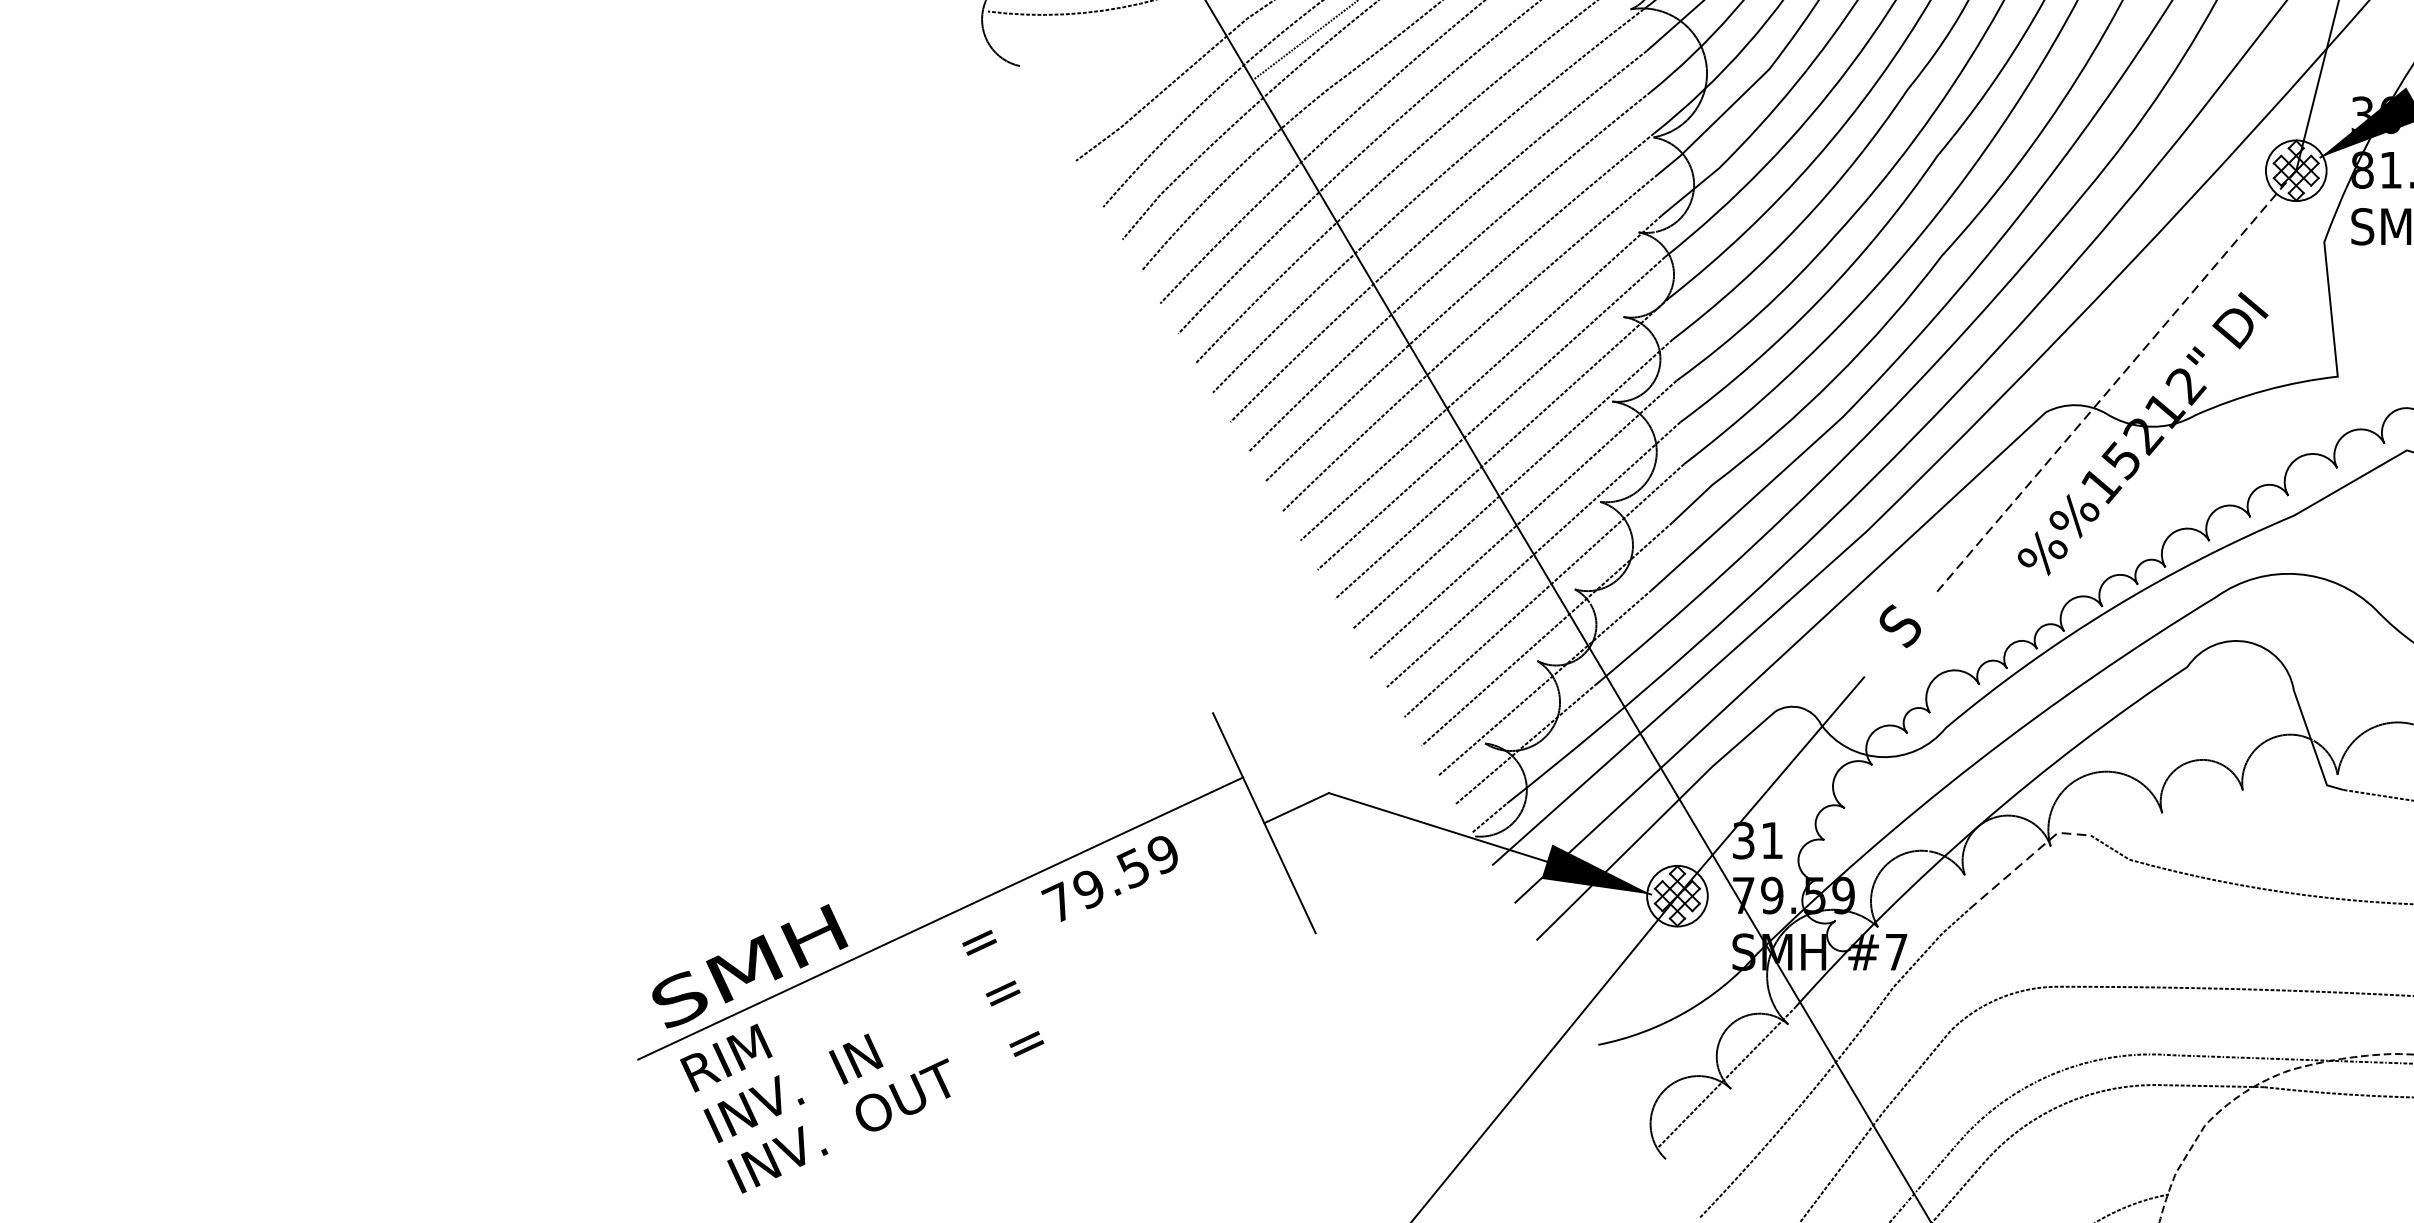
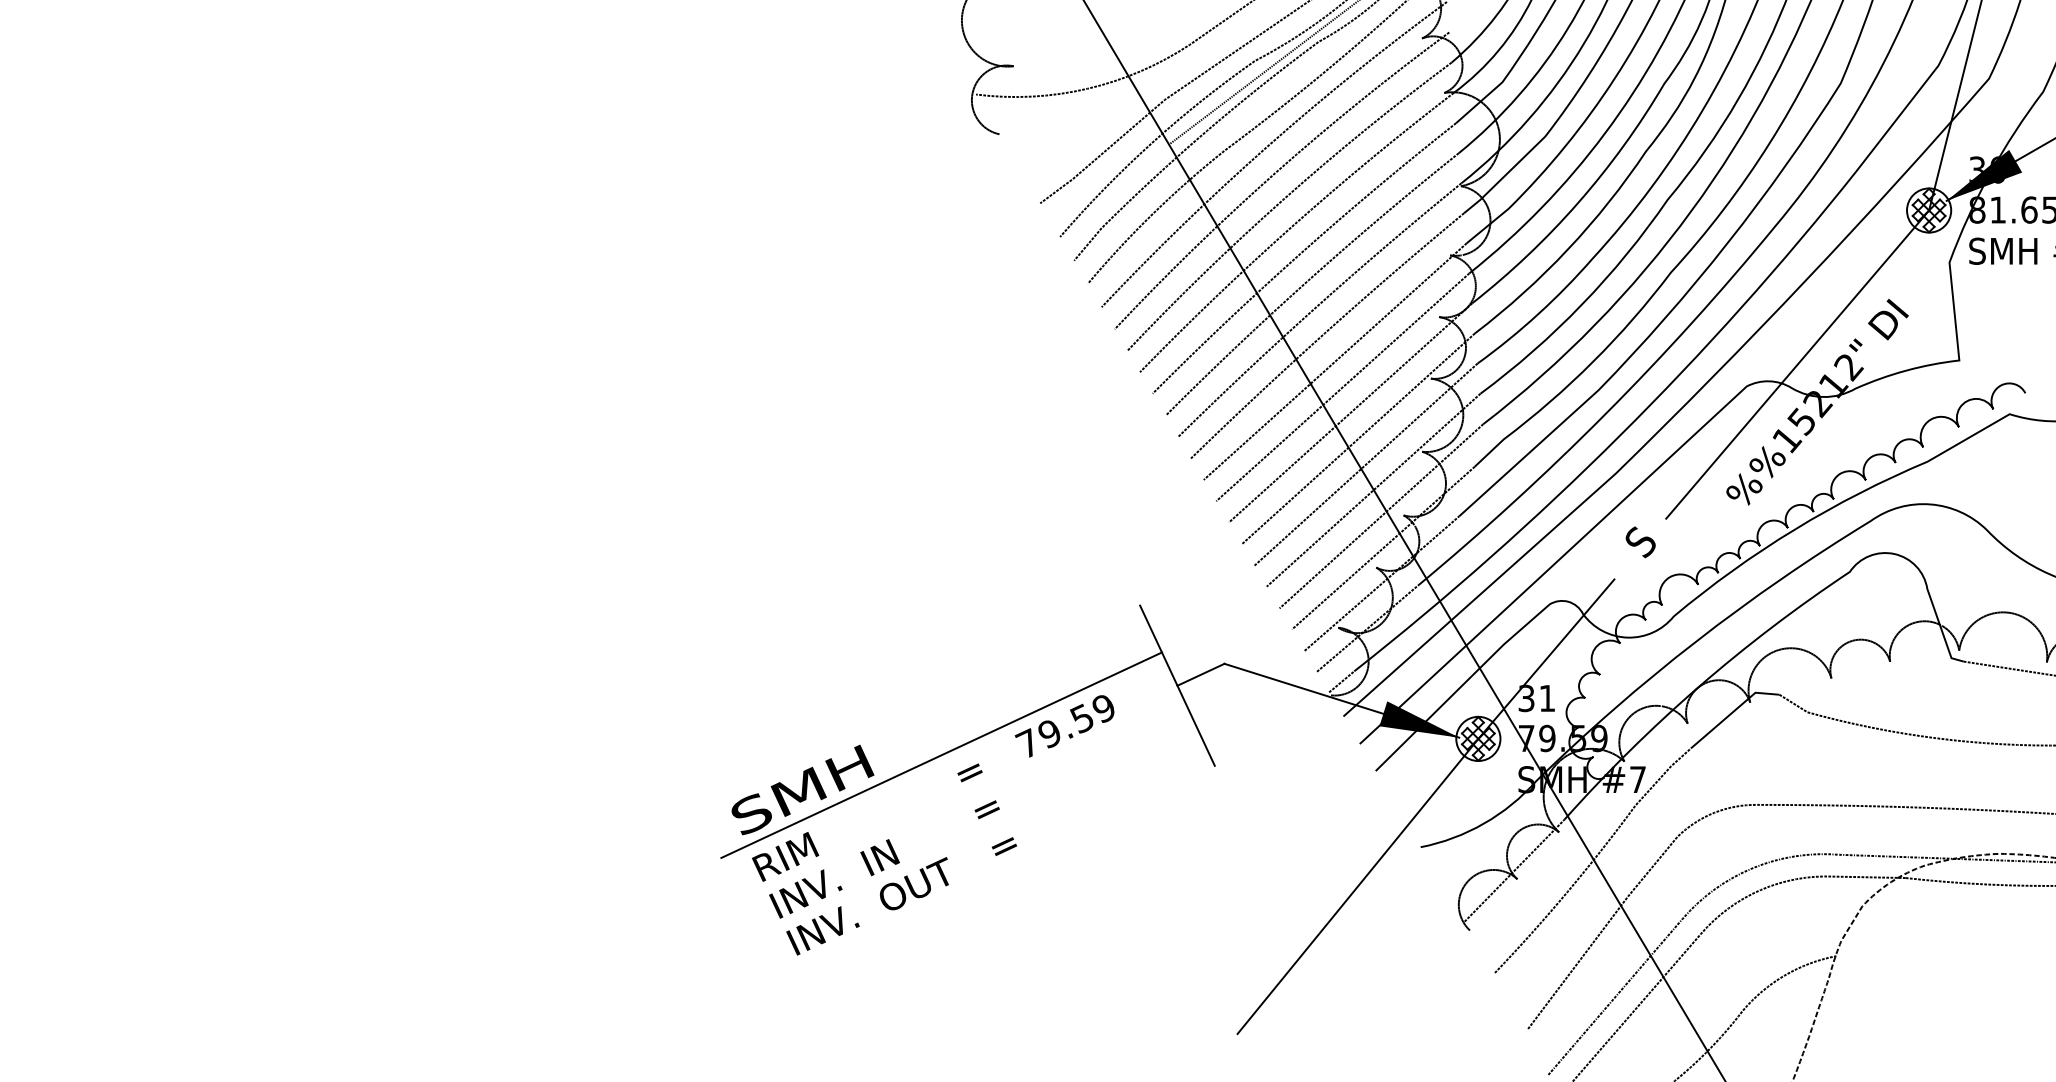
line: (2115, 382) -> (1797, 364), dashed -> solid
line: (2026, 859) -> (1732, 712), dashed -> solid

